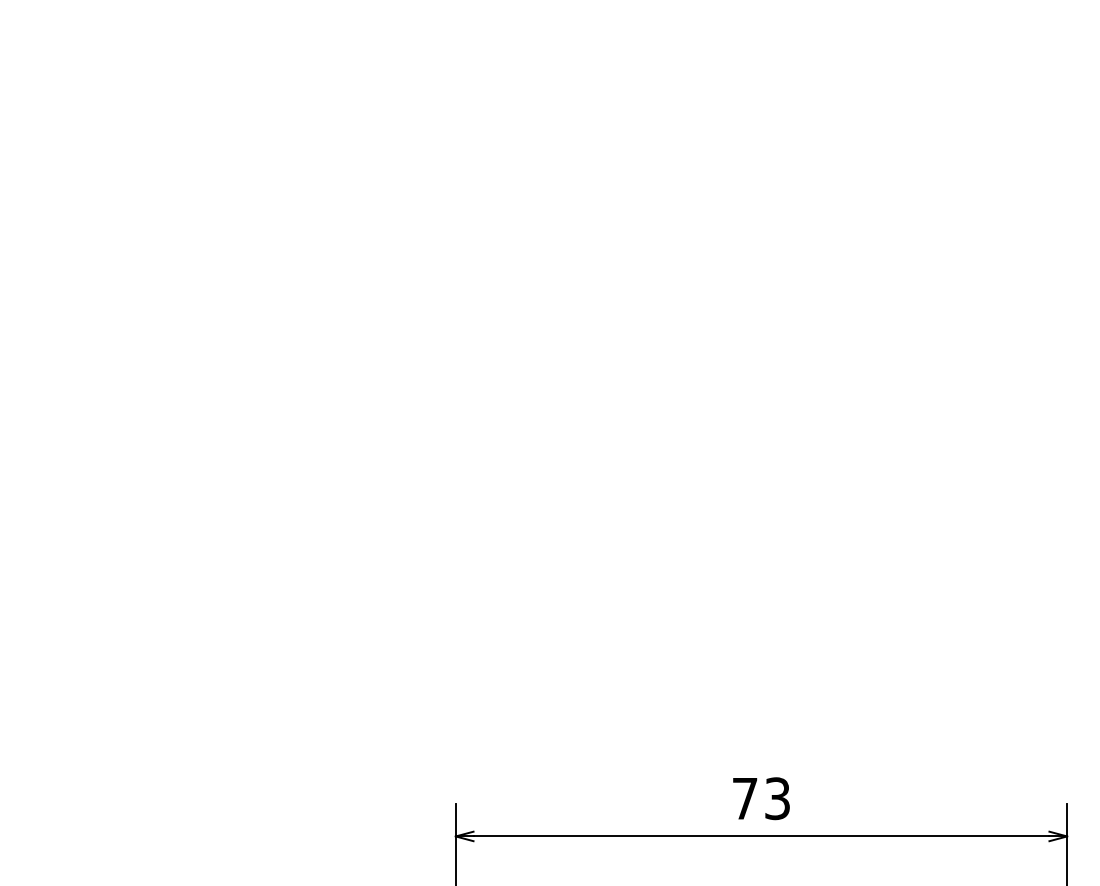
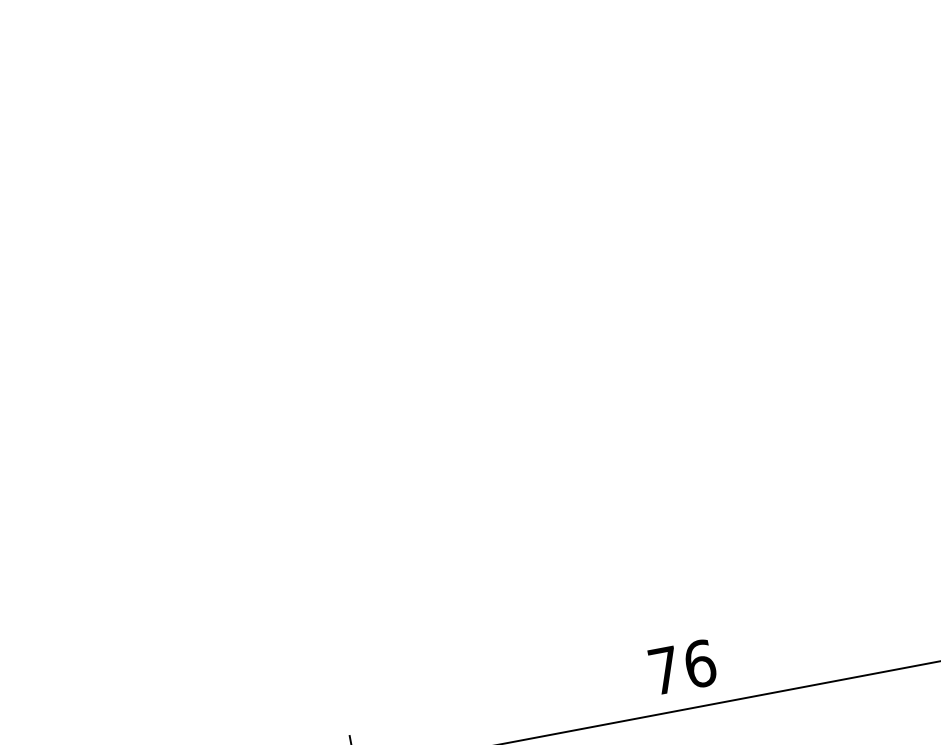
text: (777, 798) -> (699, 663), 73 -> 76

